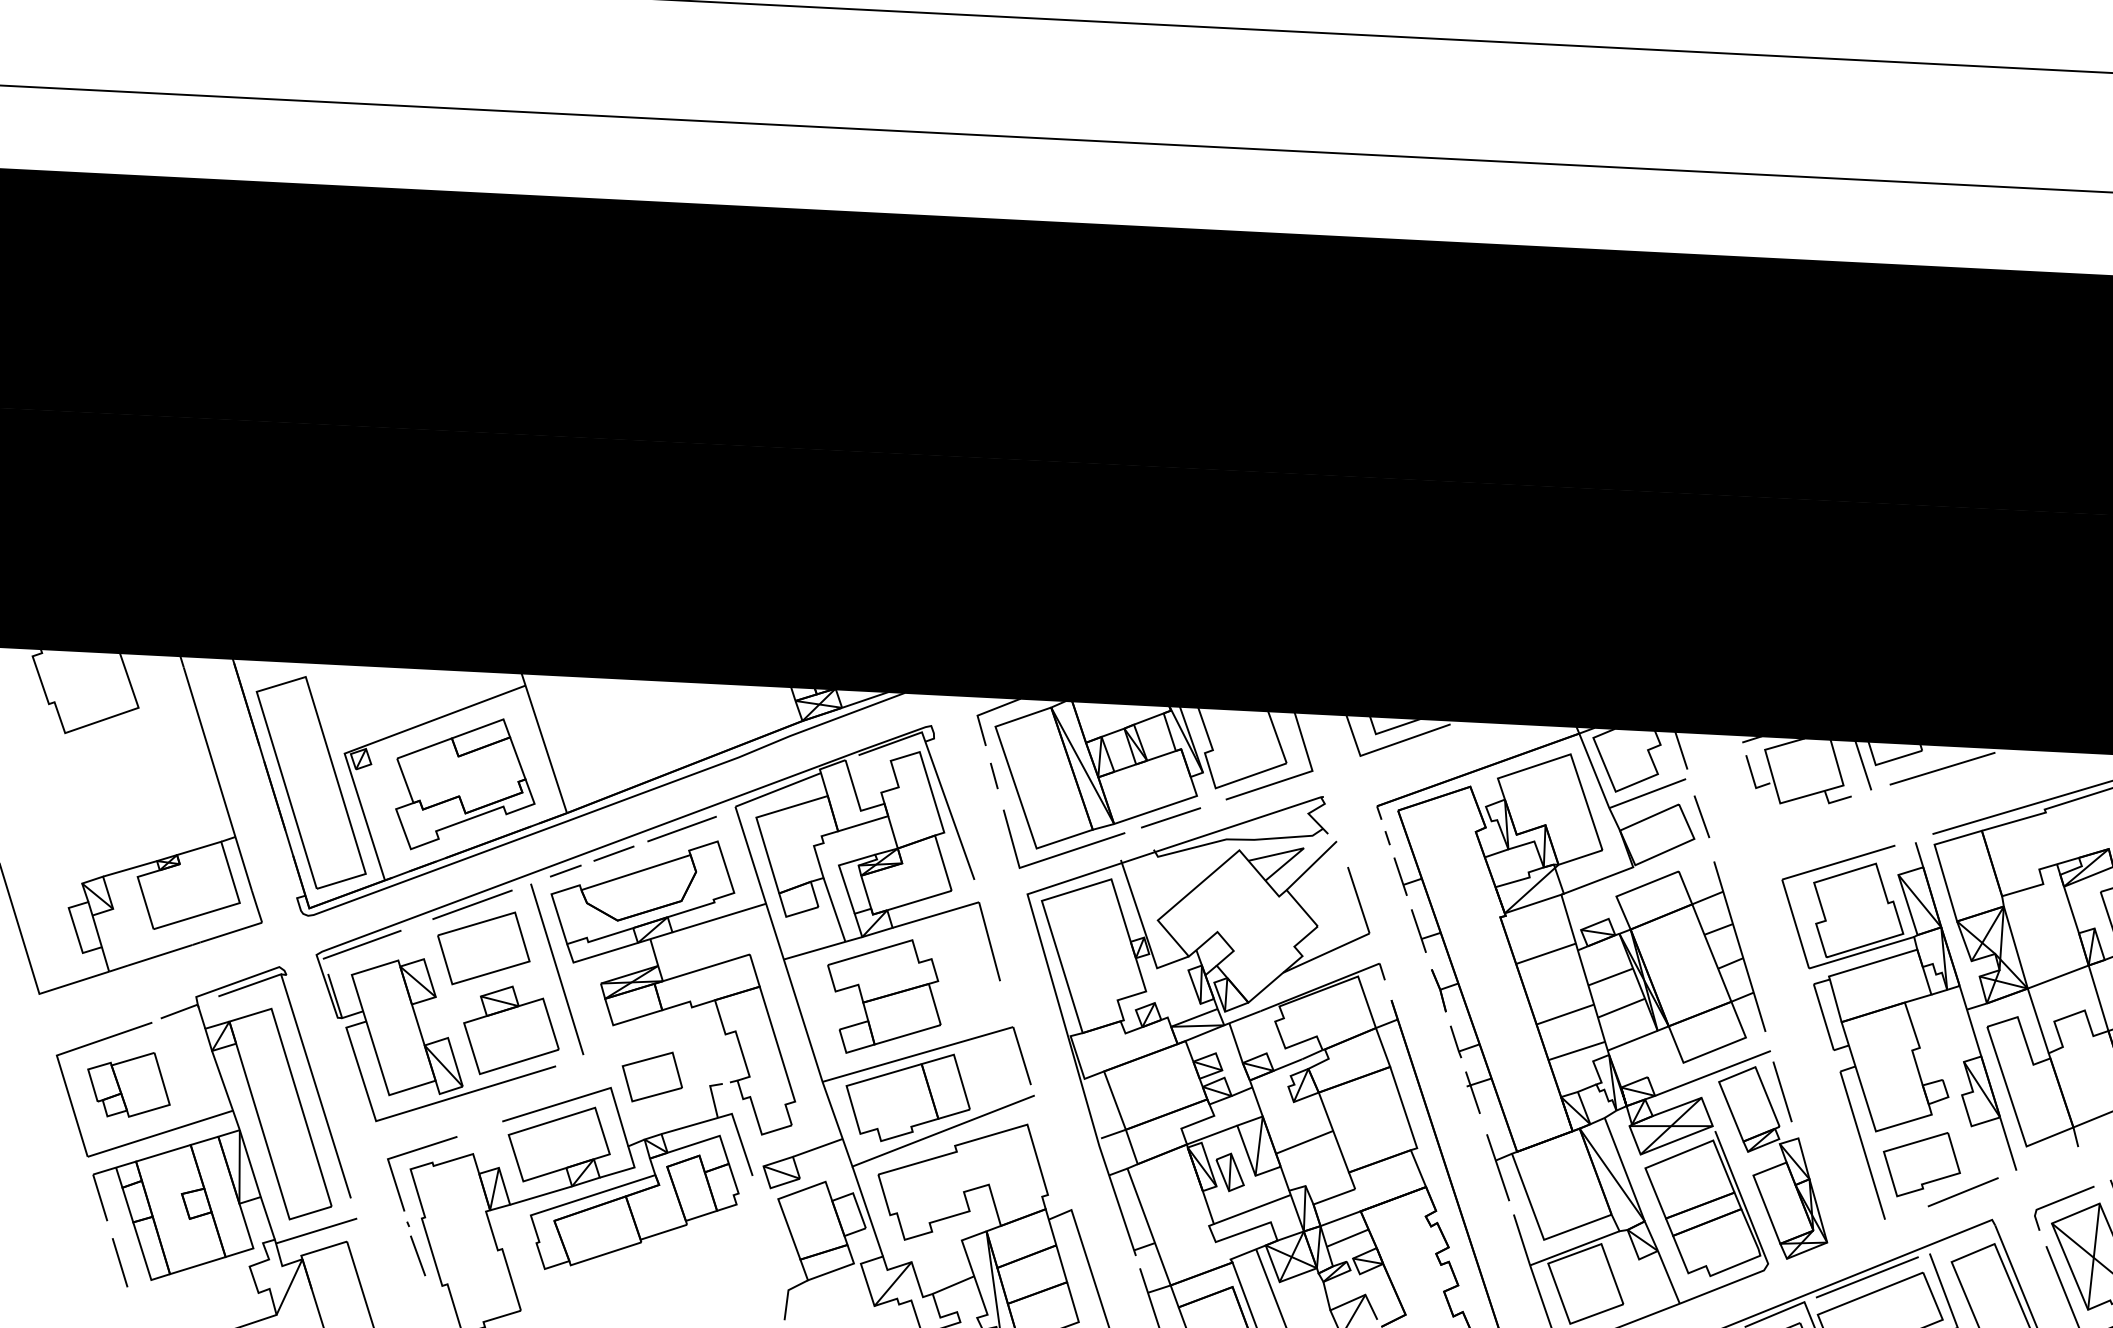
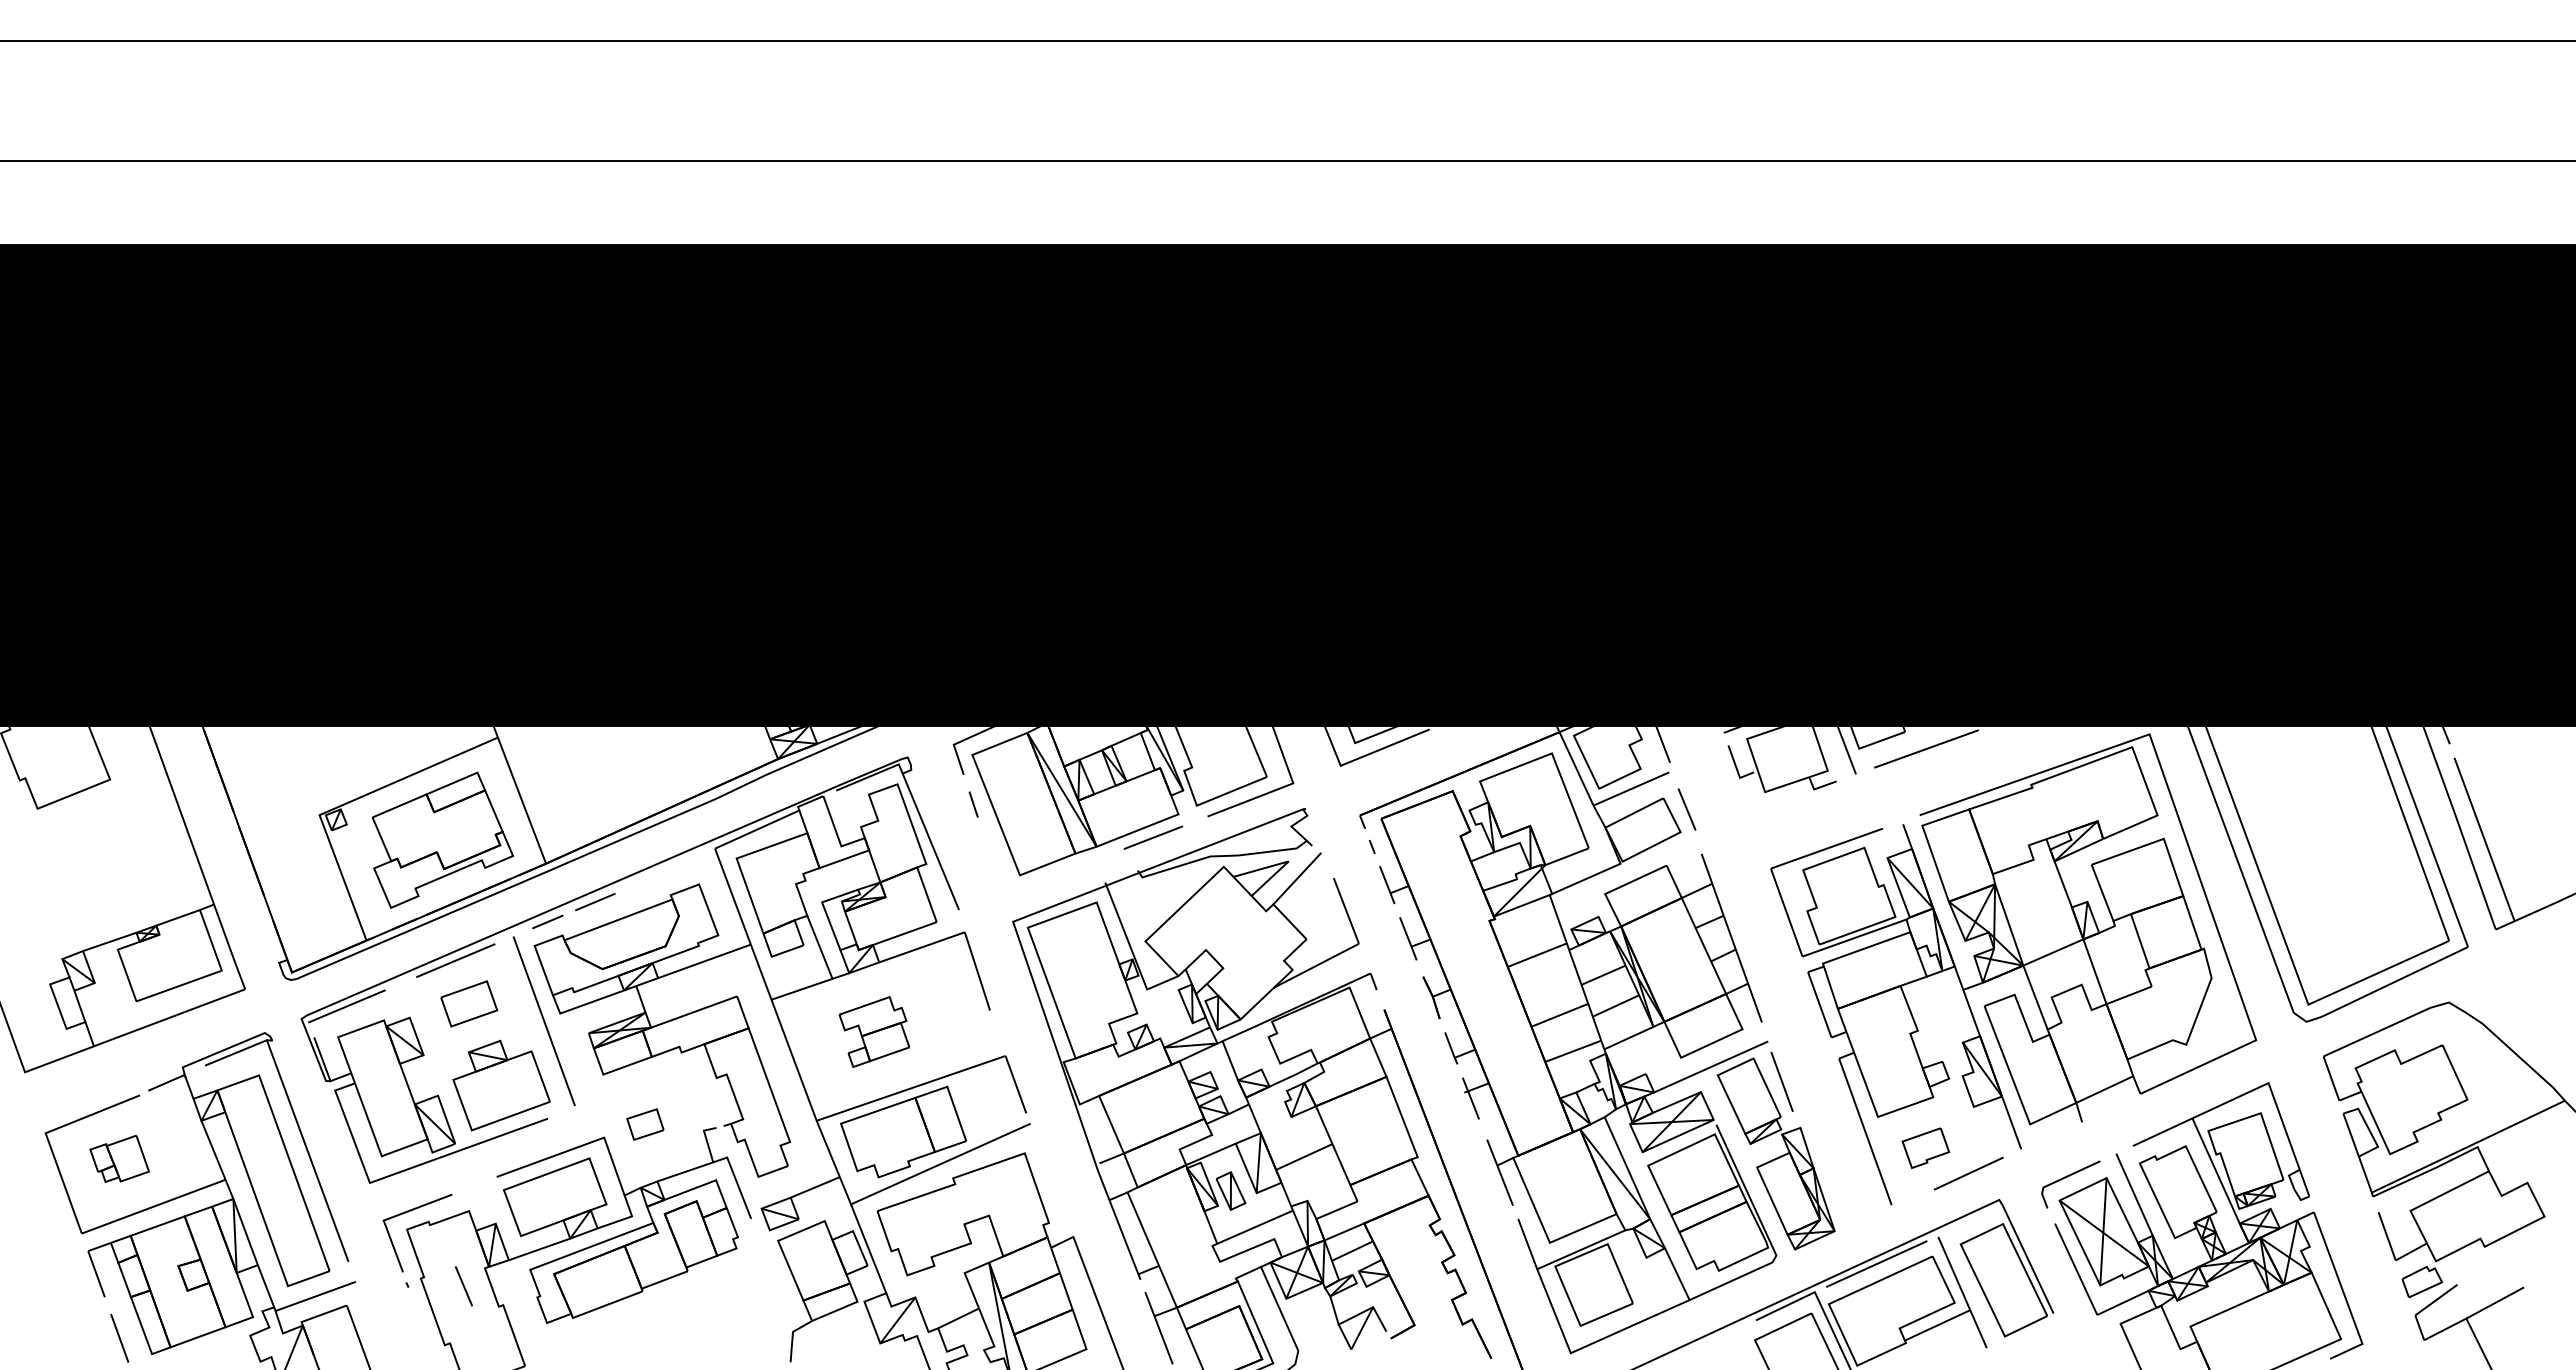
part: (311, 783) -> (287, 846), removed
line: (682, 828) -> (662, 873), removed
line: (1066, 851) -> (1050, 876), removed
part: (482, 947) -> (468, 1003), size x0.6
part: (884, 996) -> (874, 1031), size x0.6
part: (652, 1076) -> (645, 1124), size x0.6
part: (128, 1084) -> (119, 1158), size x0.7
part: (1921, 1165) -> (1925, 1148), size x0.6
line: (417, 1256) -> (463, 1286), moved

